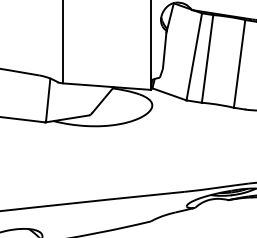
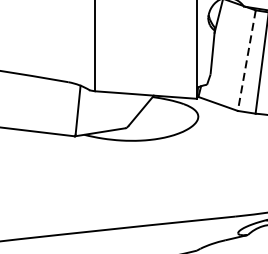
line: (194, 57) -> (247, 61), solid -> dashed

